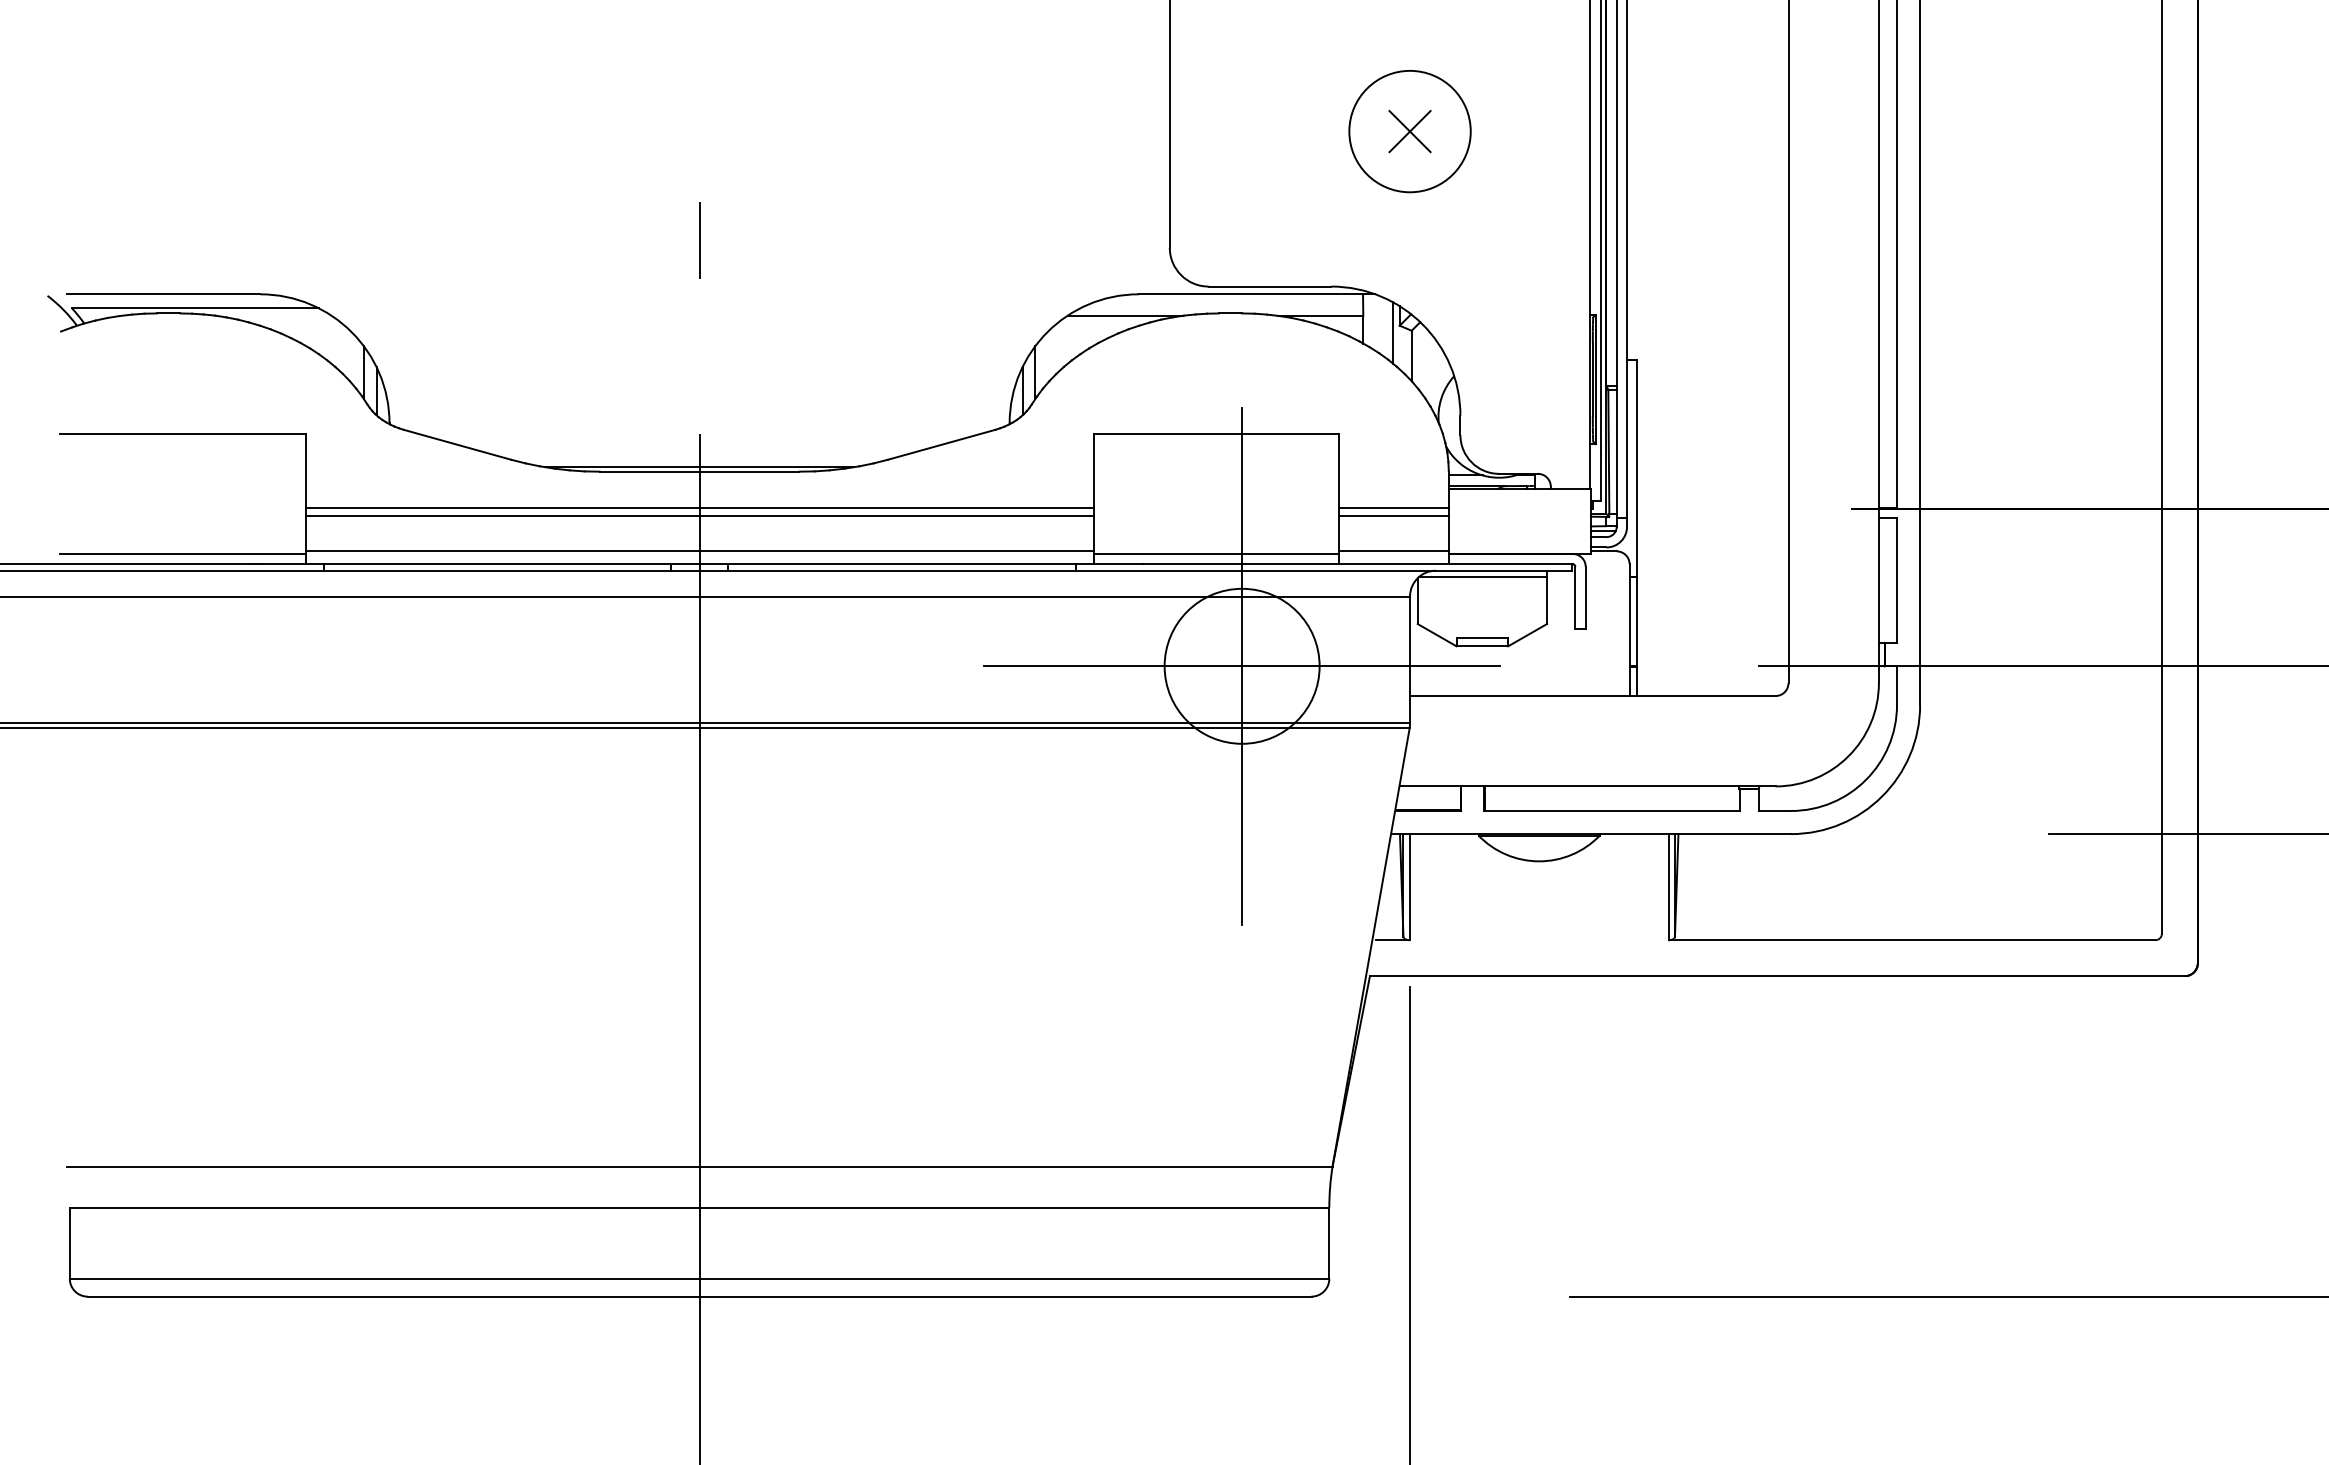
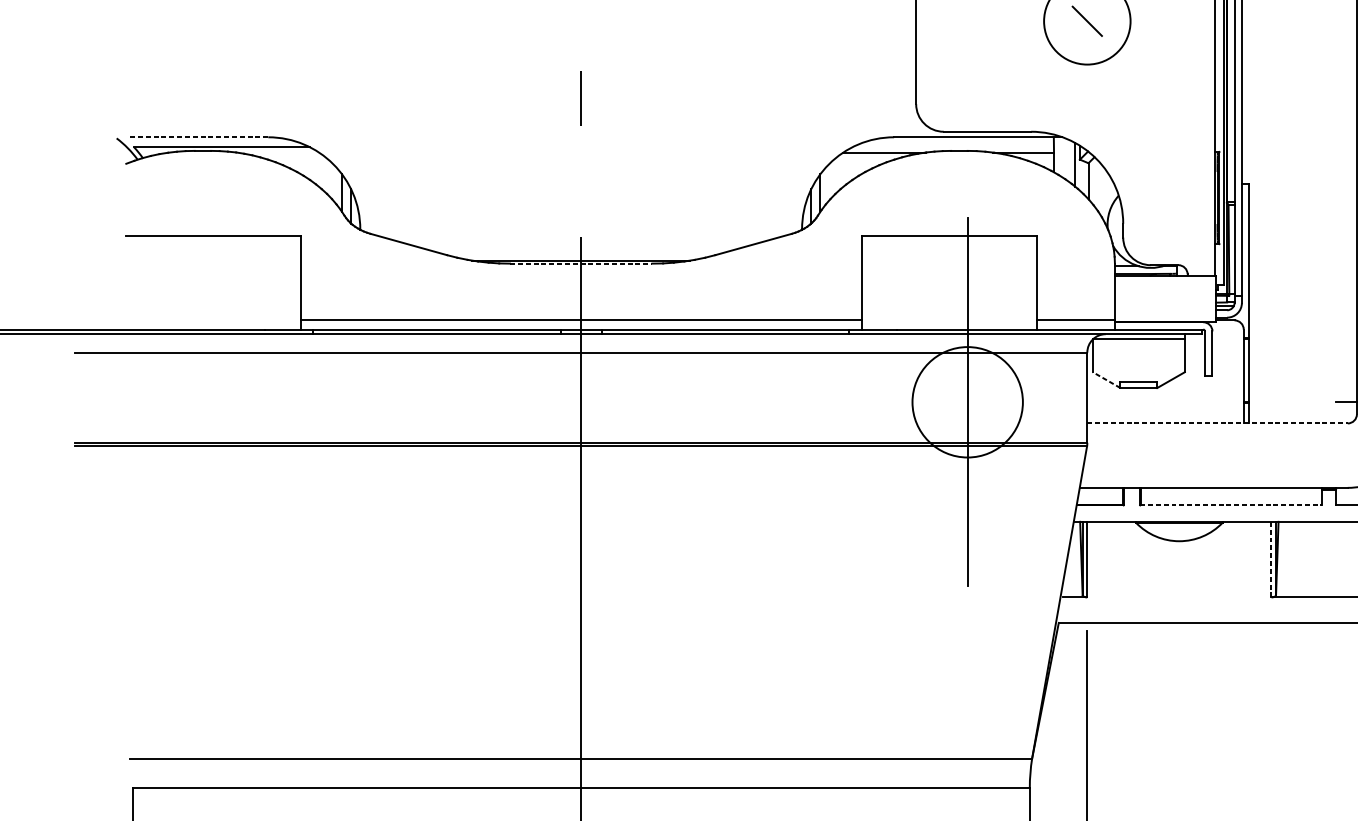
line: (1409, 131) -> (1086, 21), removed
line: (163, 294) -> (199, 137), solid -> dashed
line: (699, 471) -> (581, 263), solid -> dashed
line: (699, 507) -> (581, 289), removed
line: (1393, 507) -> (1075, 289), removed
line: (699, 515) -> (581, 294), removed
line: (1393, 515) -> (1075, 294), removed
line: (182, 553) -> (212, 321), removed
line: (1216, 553) -> (949, 321), removed
line: (1436, 634) -> (1106, 379), solid -> dashed
line: (1241, 666) -> (967, 402), removed
line: (1592, 696) -> (1217, 423), solid -> dashed
line: (1611, 810) -> (1230, 505), solid -> dashed
line: (1668, 887) -> (1271, 559), solid -> dashed

